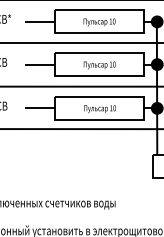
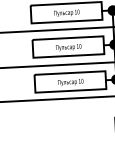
line: (39, 21) -> (18, 15), removed
line: (40, 64) -> (21, 49), removed
line: (40, 108) -> (23, 84), removed

